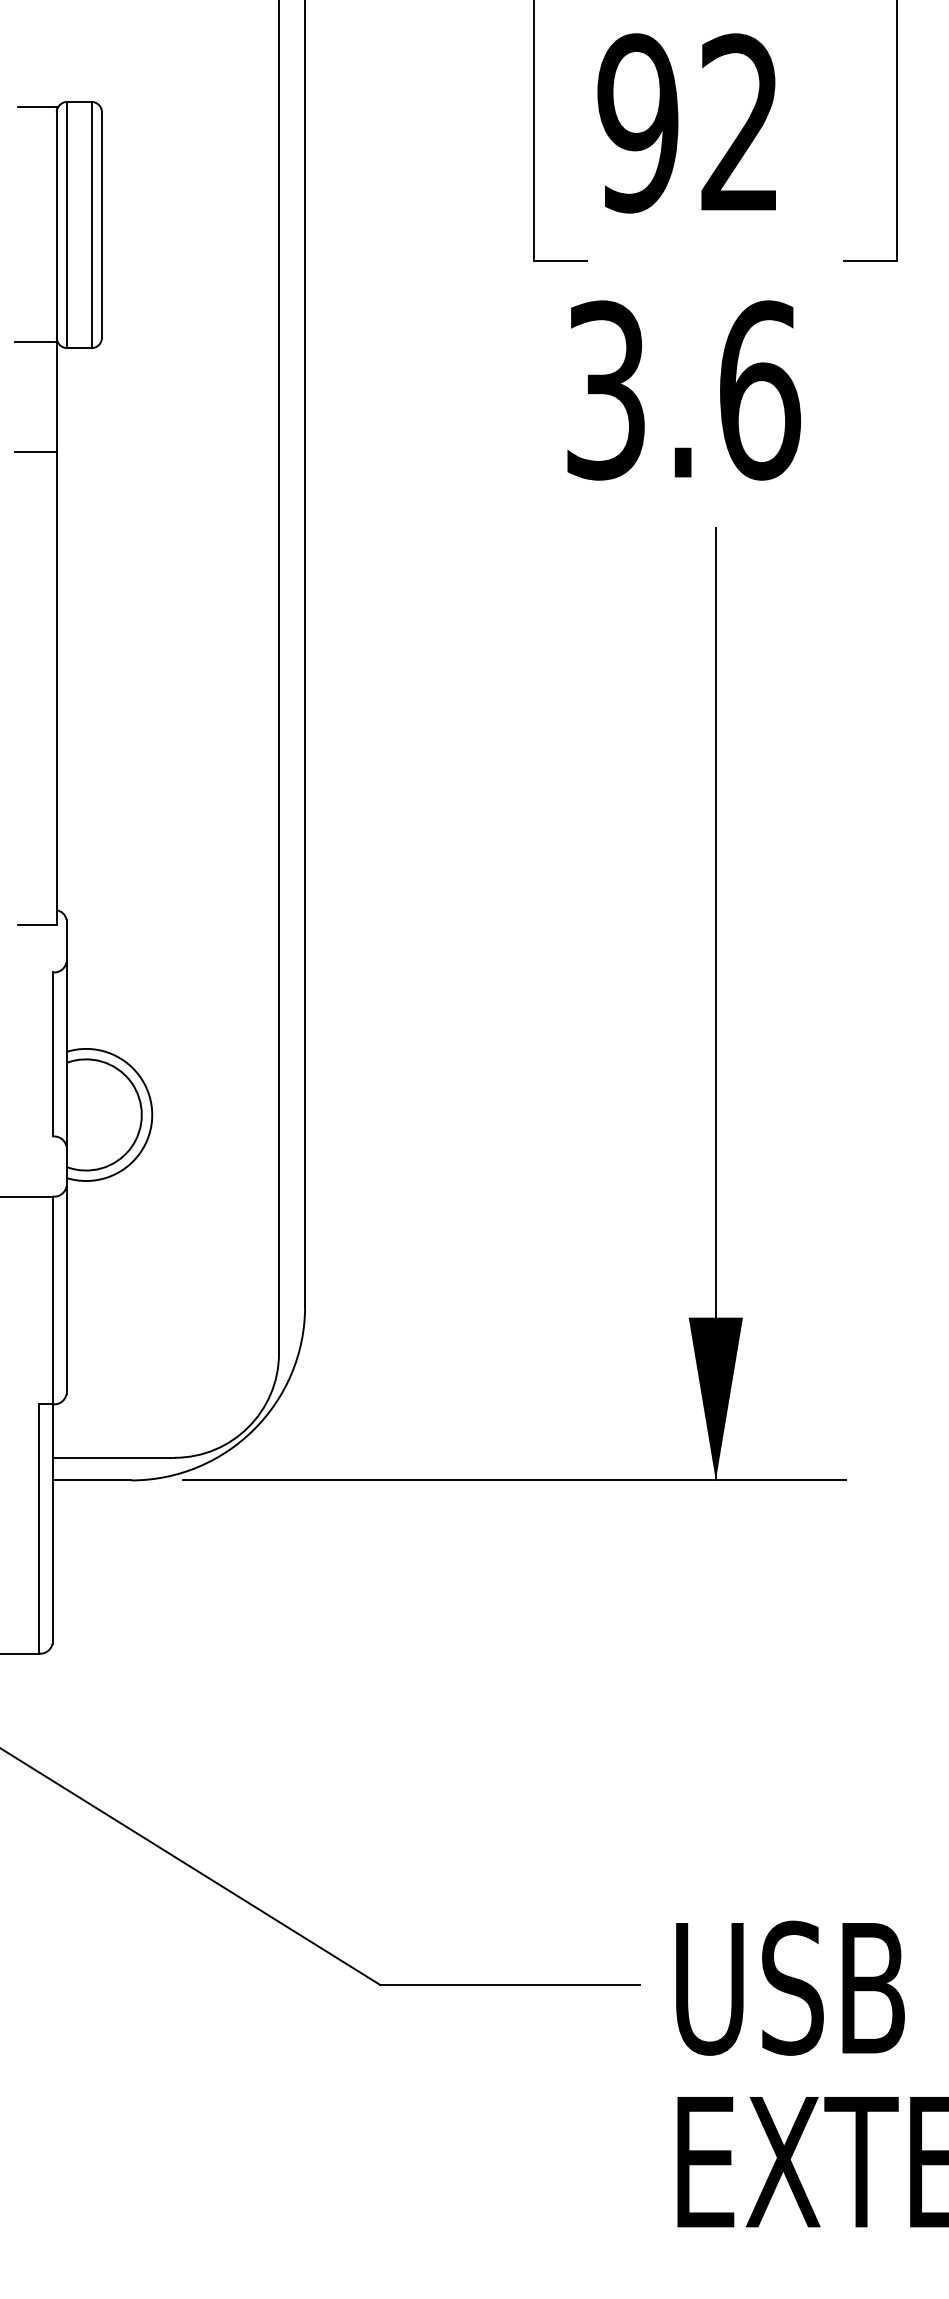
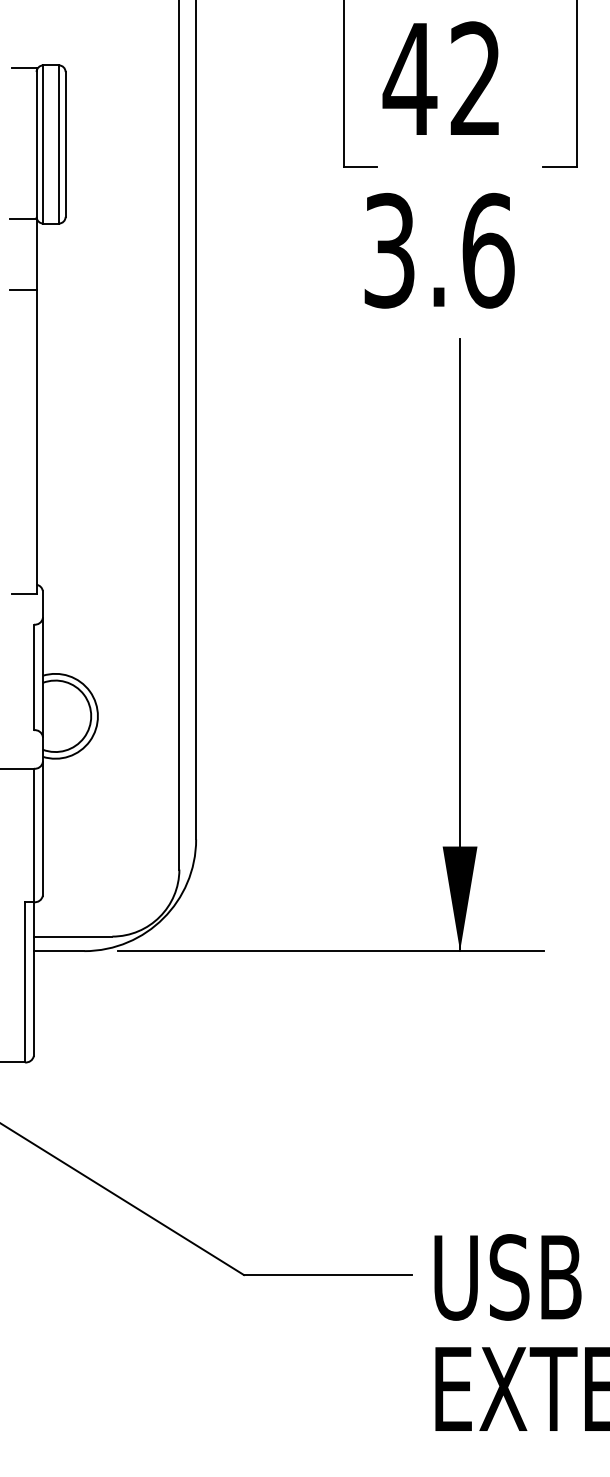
text: (637, 123) -> (409, 79), 92 -> 42

